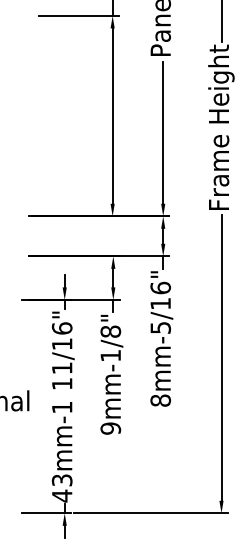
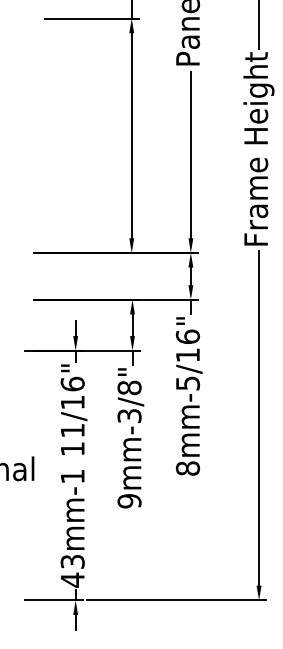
text: (110, 355) -> (129, 415), 9mm-1/8" -> 9mm-3/8"

